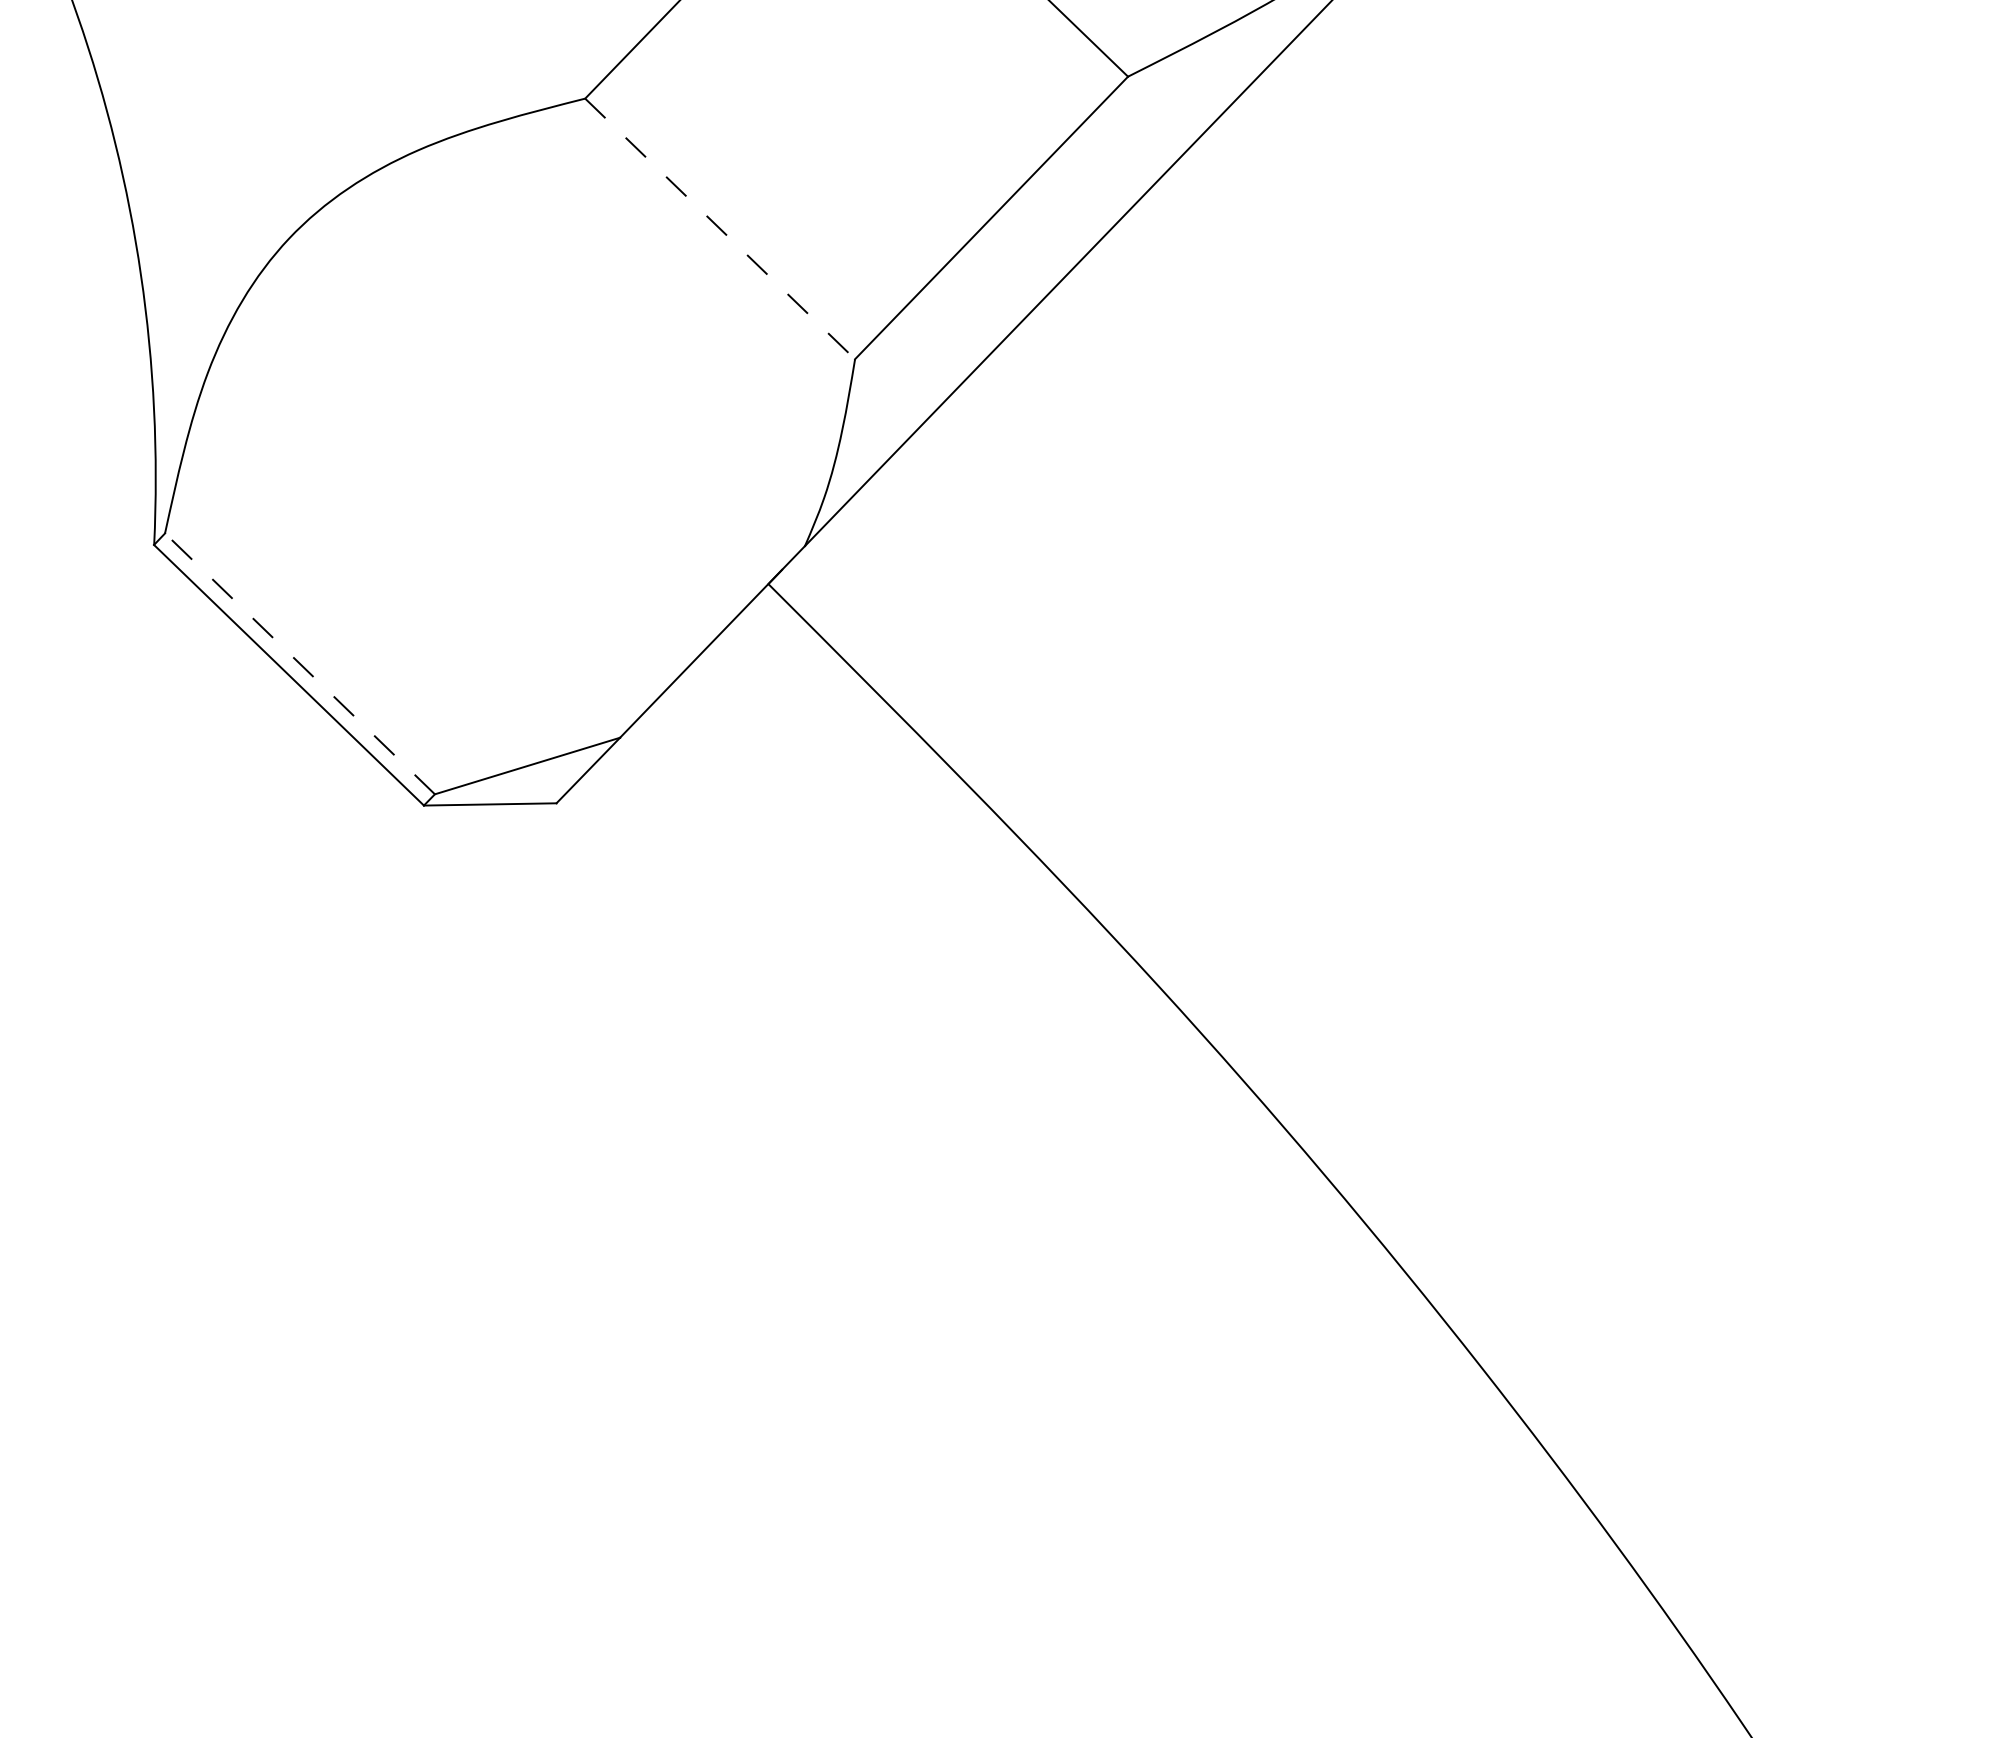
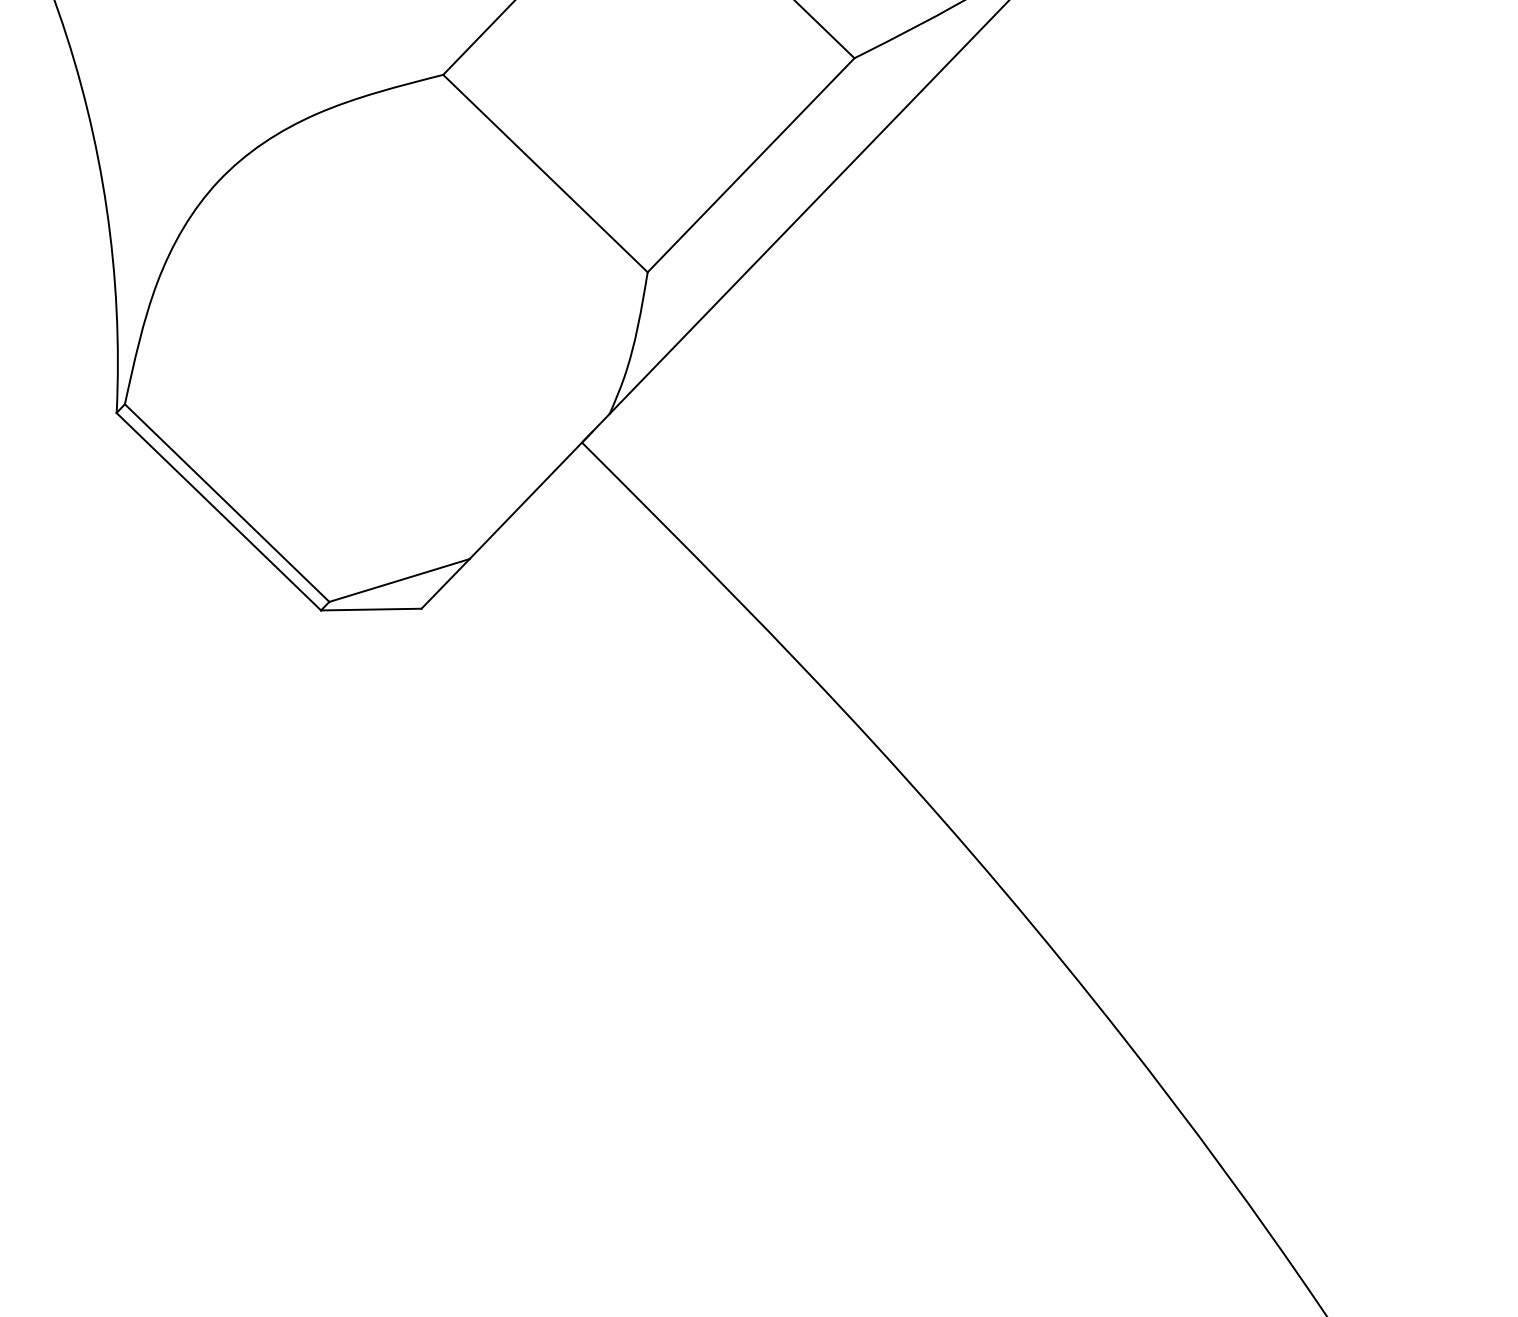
line: (720, 228) -> (545, 173), dashed -> solid
line: (299, 663) -> (226, 502), dashed -> solid

